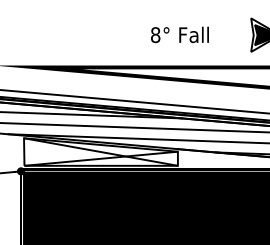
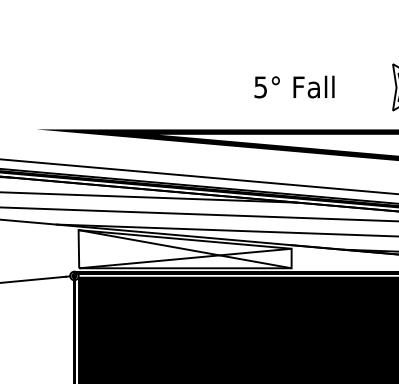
text: (155, 35) -> (260, 87), 8° -> 5°

